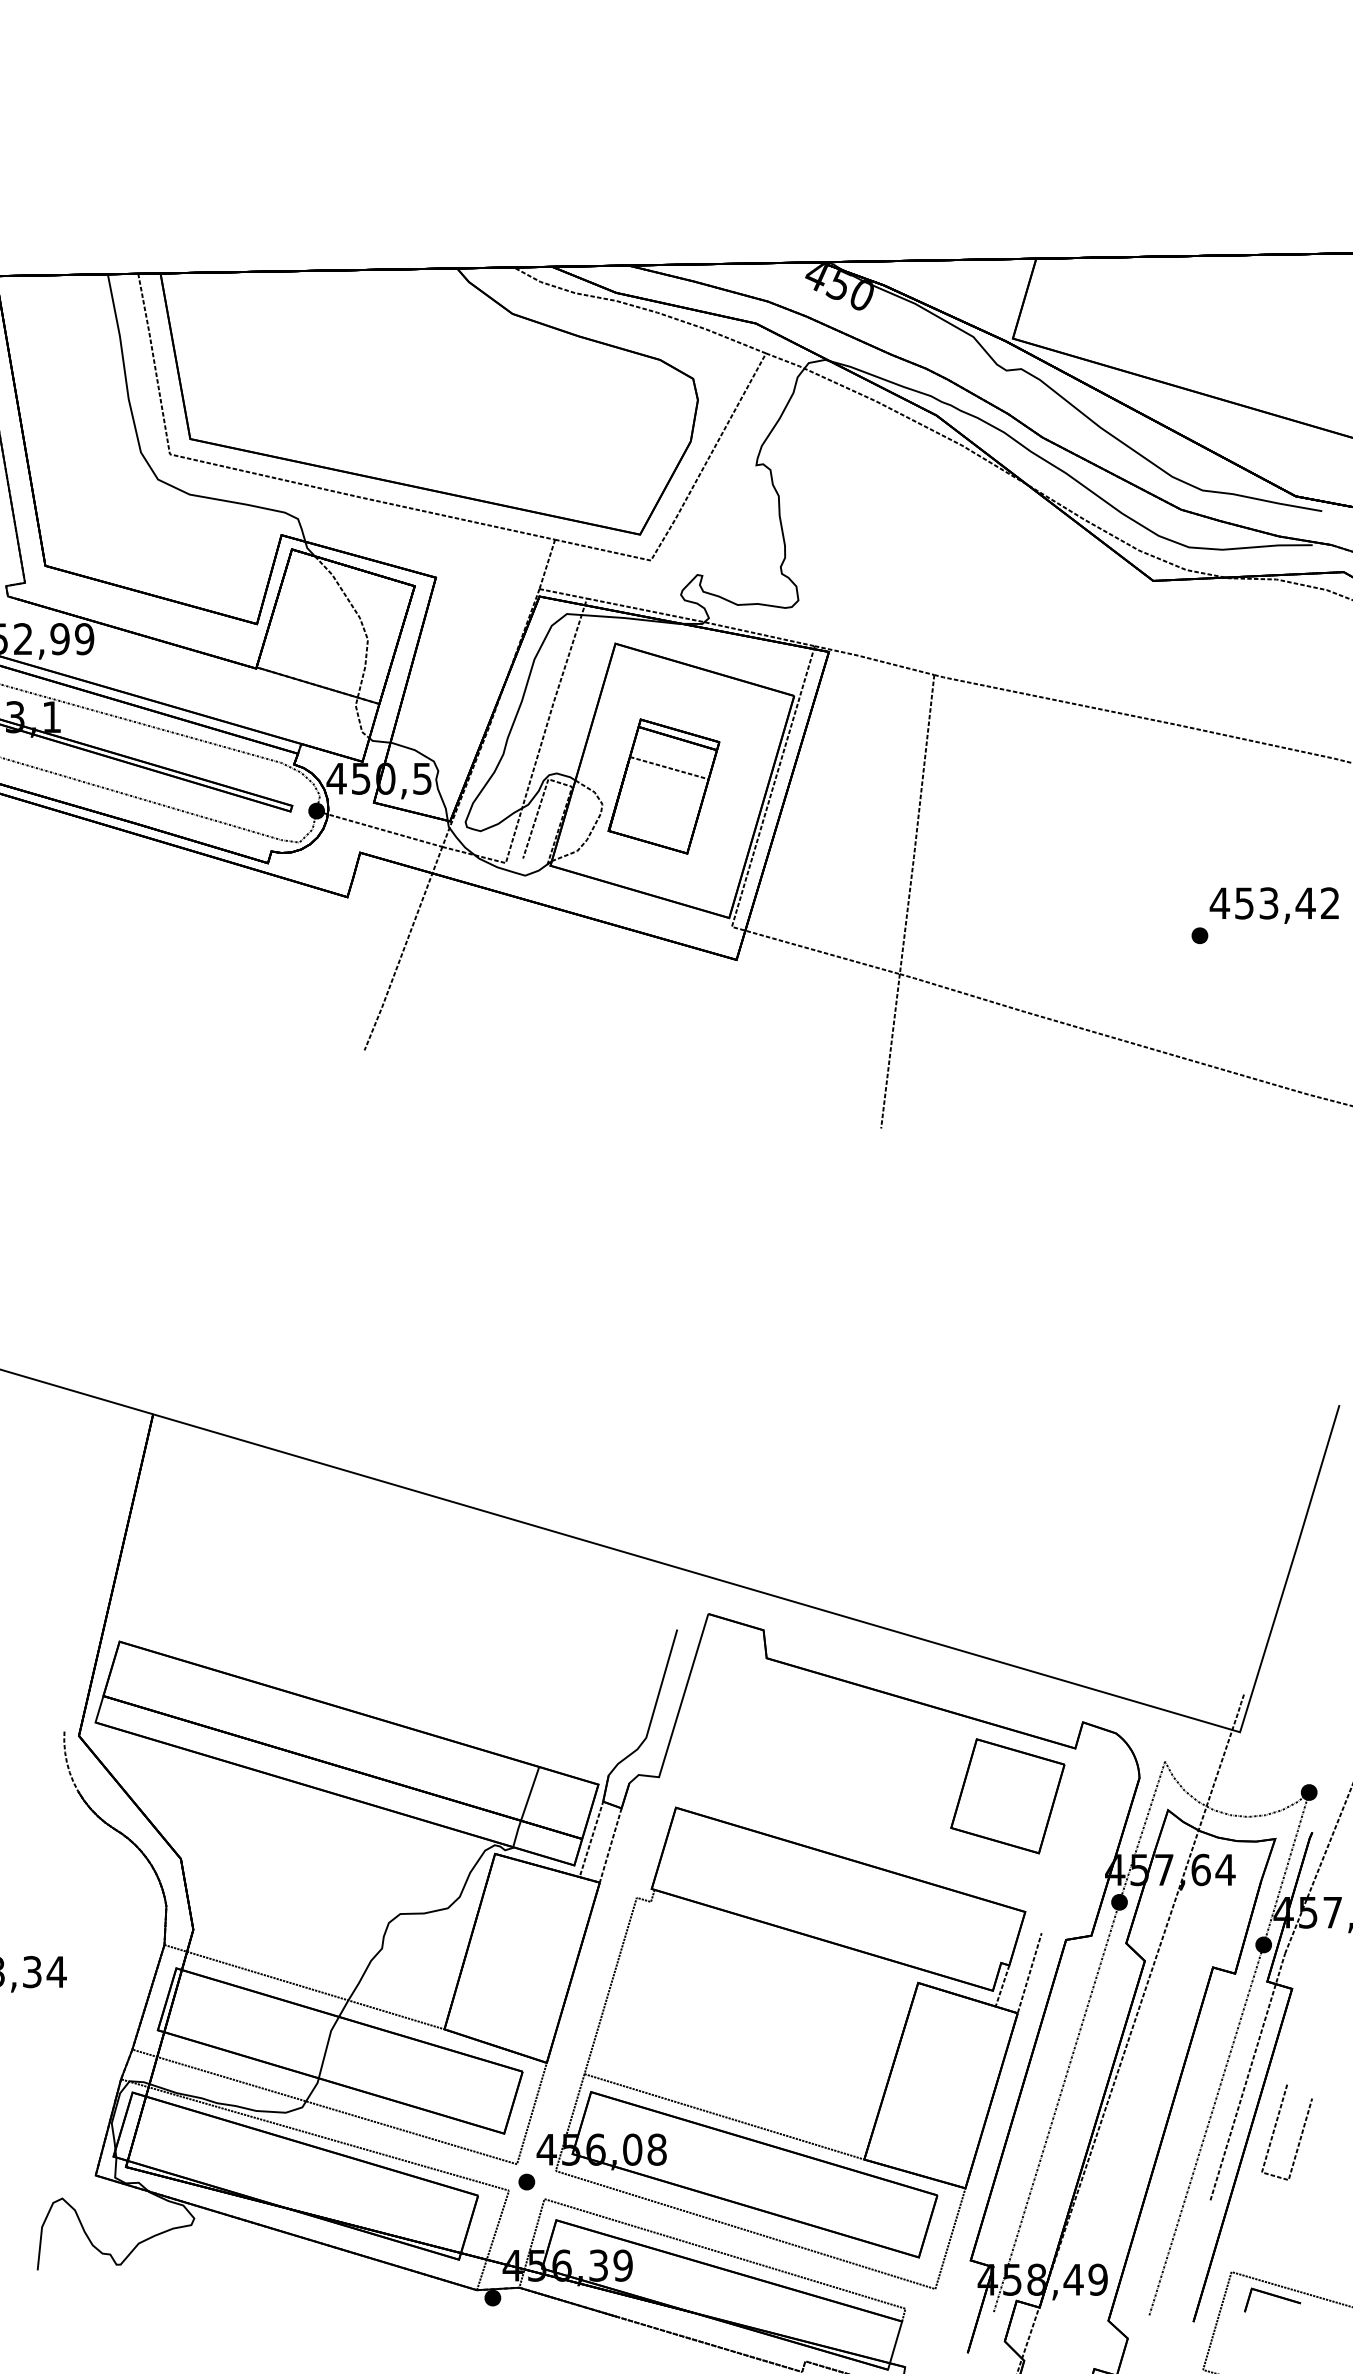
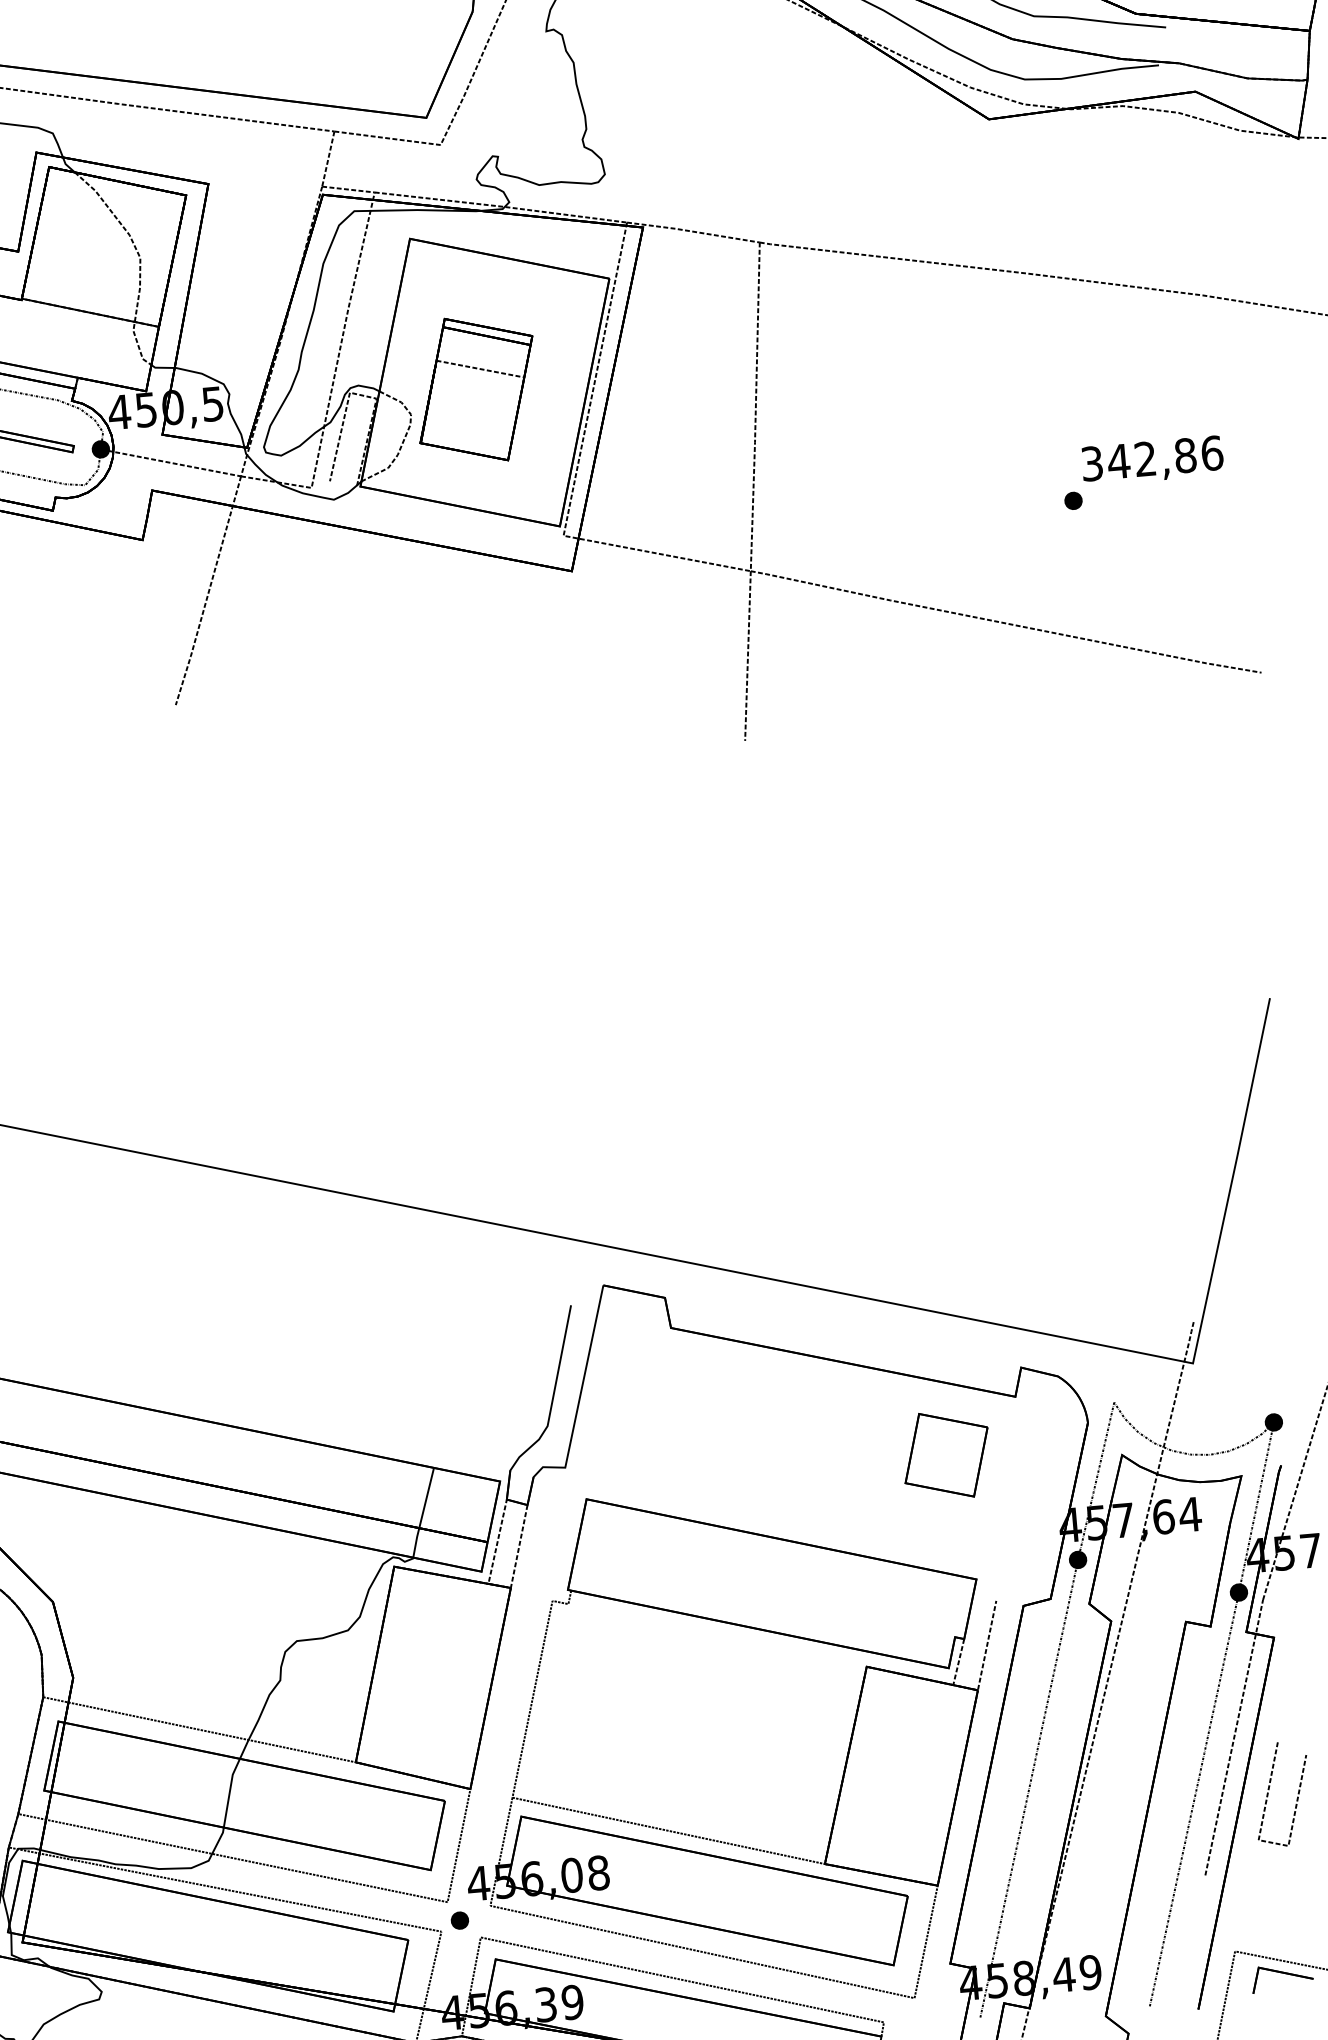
text: (1274, 903) -> (1151, 458), 453,42 -> 342,86
part: (1007, 1796) -> (946, 1455), size x0.7

